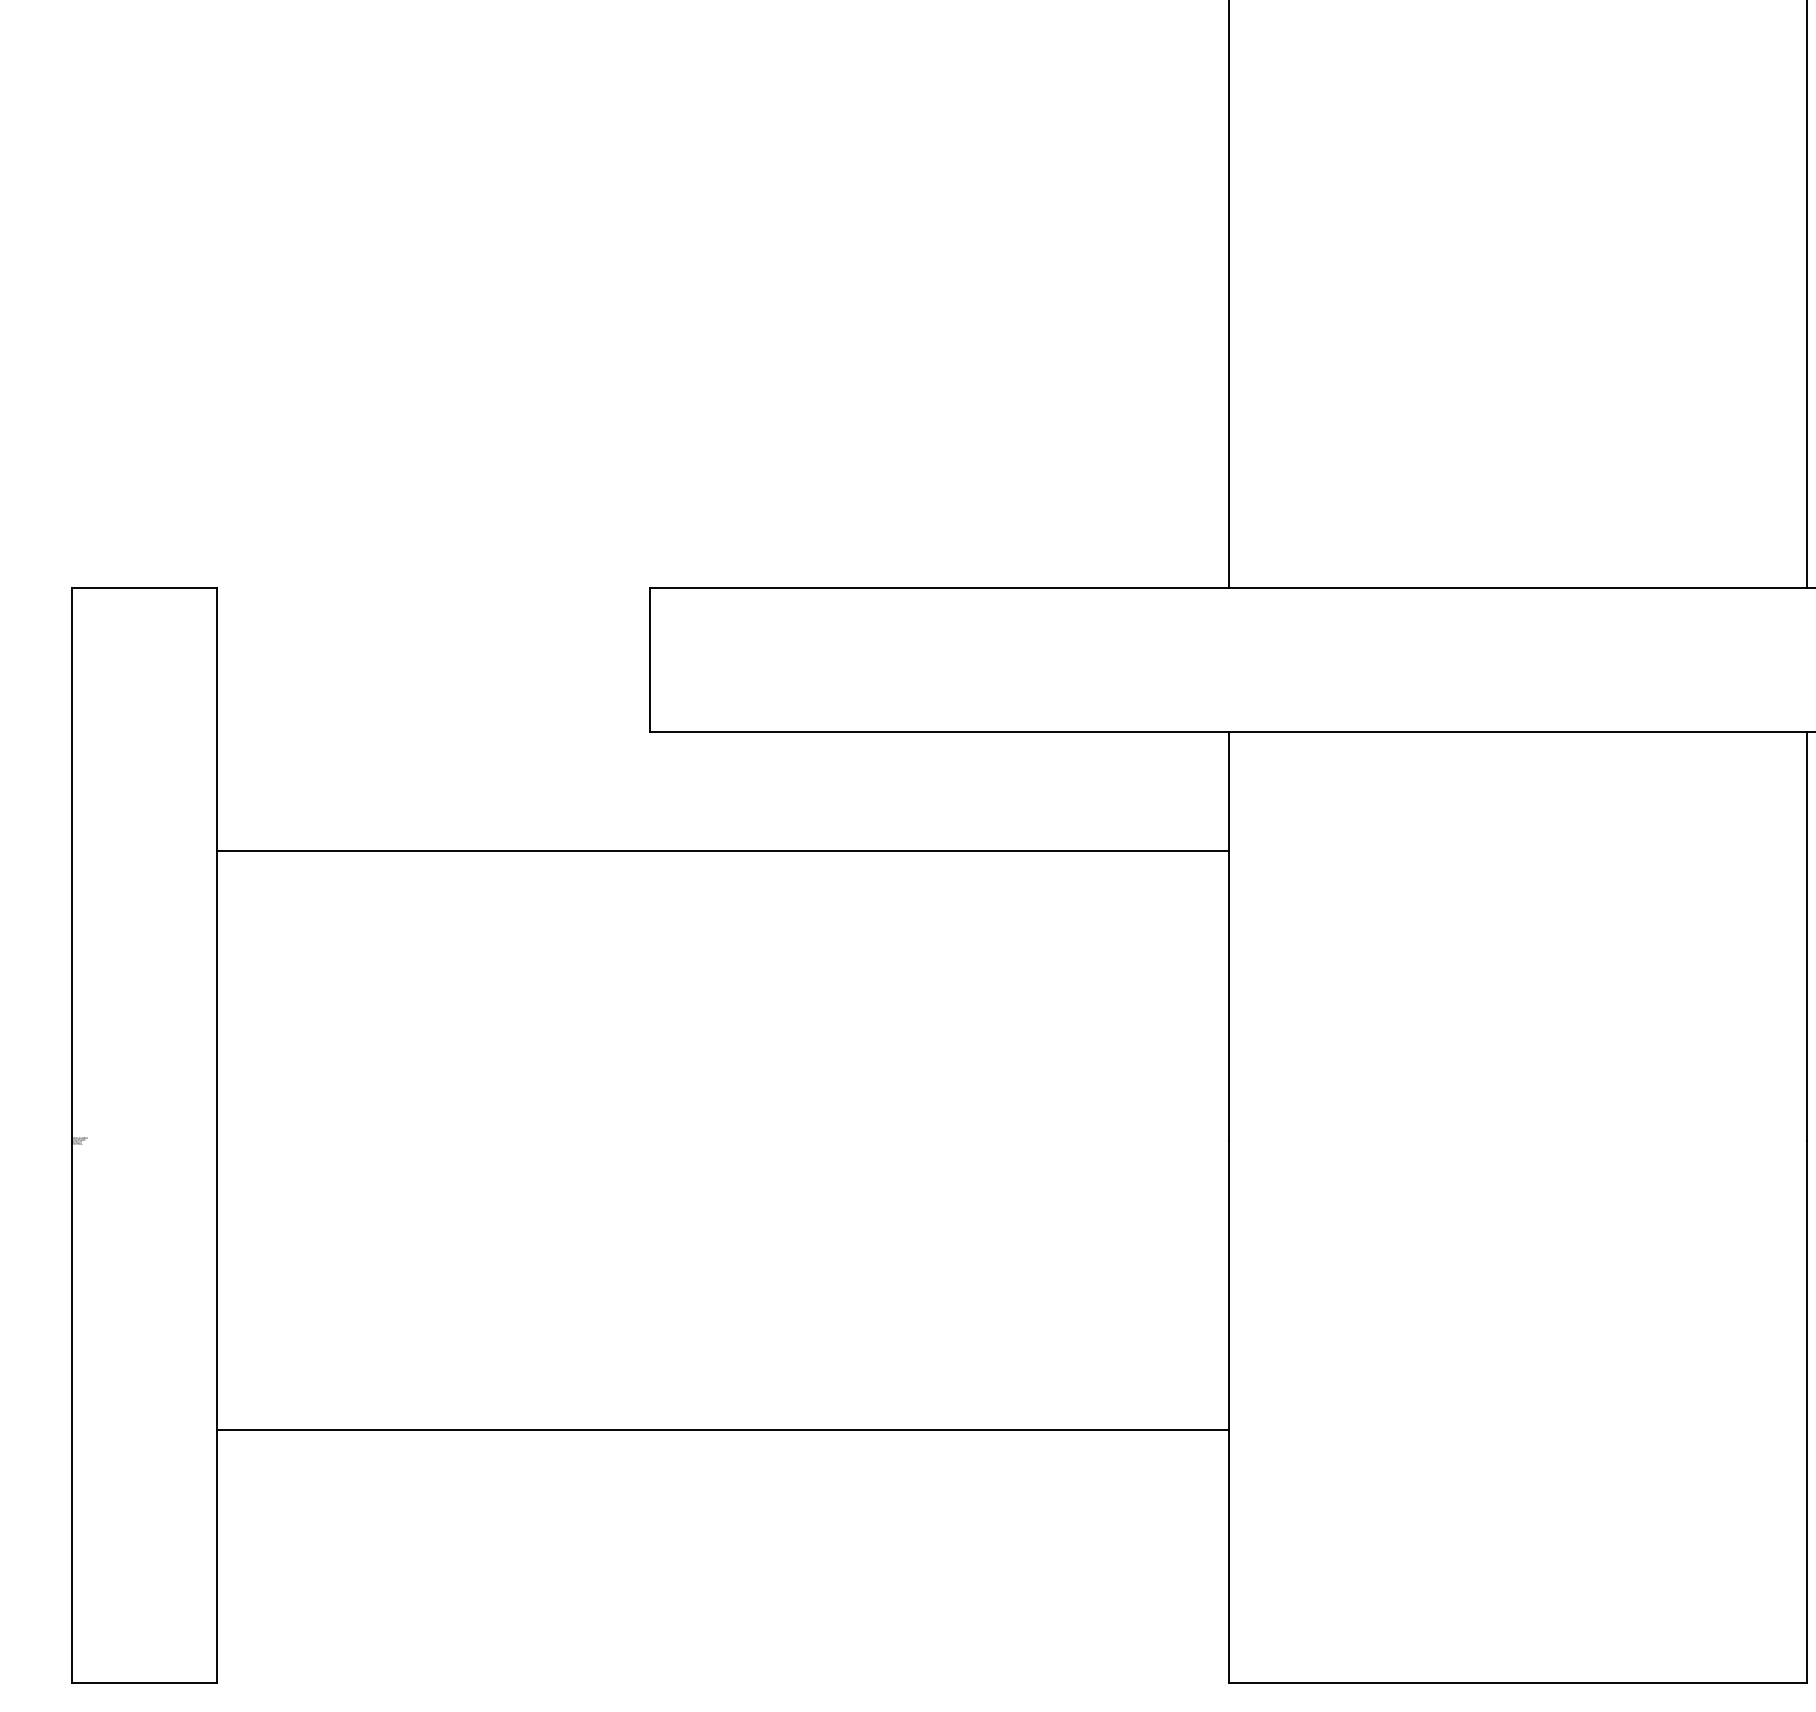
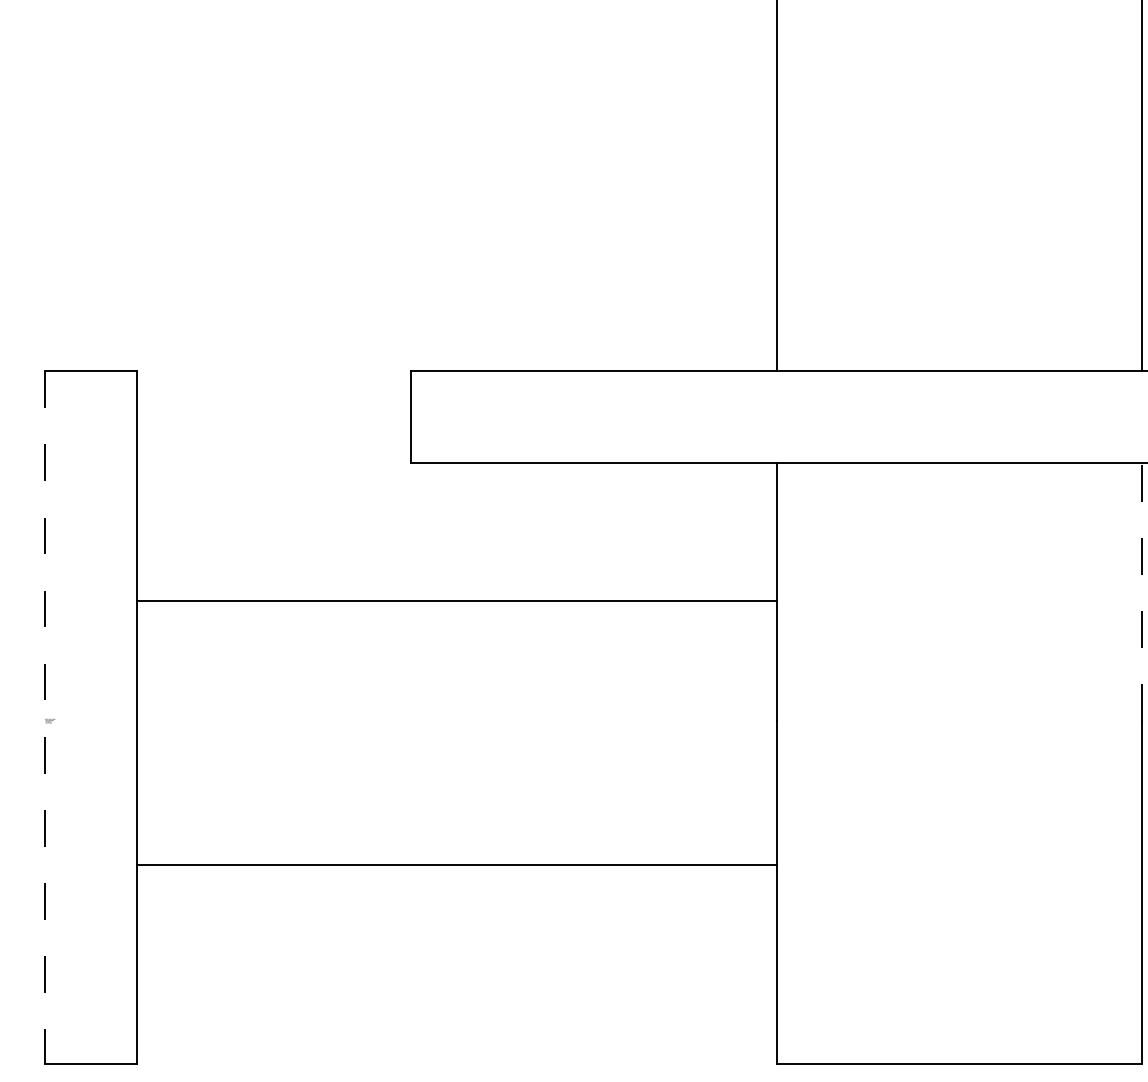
line: (722, 852) -> (456, 601), moved
line: (1807, 935) -> (1142, 591), solid -> dashed
line: (72, 1136) -> (45, 718), solid -> dashed
line: (722, 1429) -> (456, 864), moved

